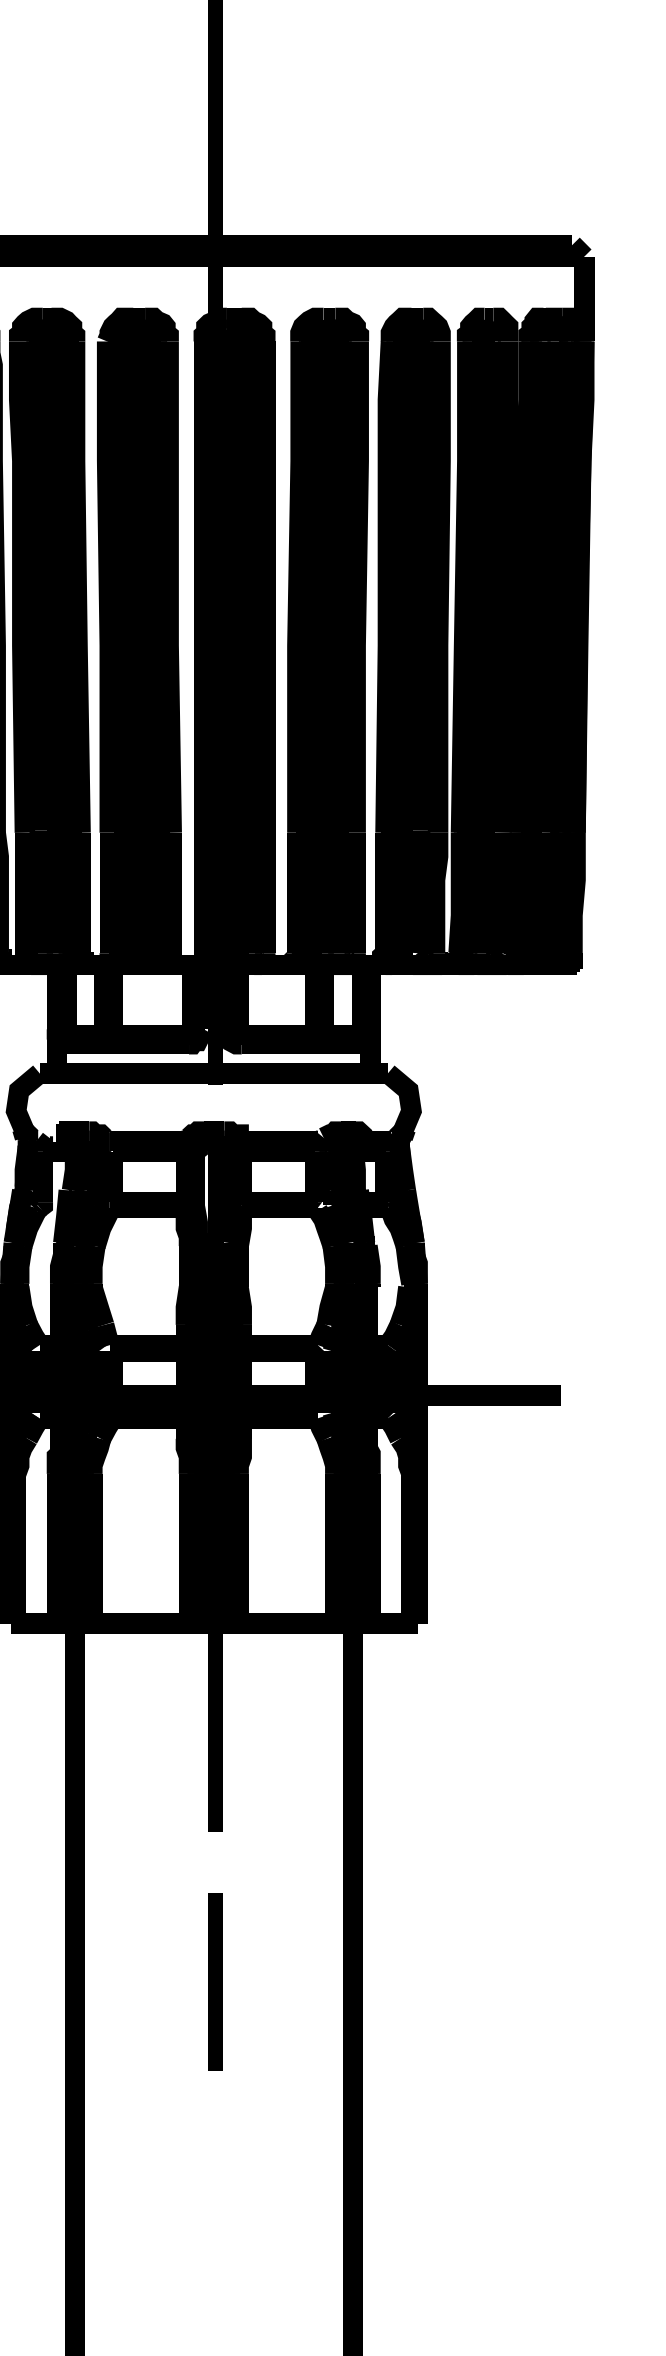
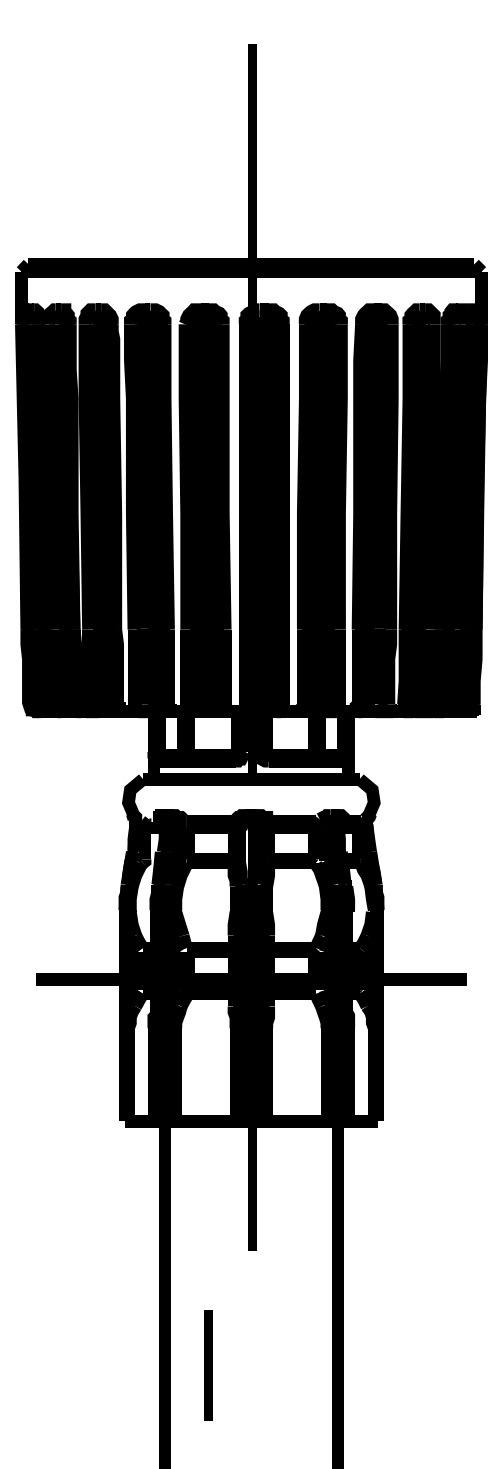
line: (215, 1982) -> (208, 1365), moved

